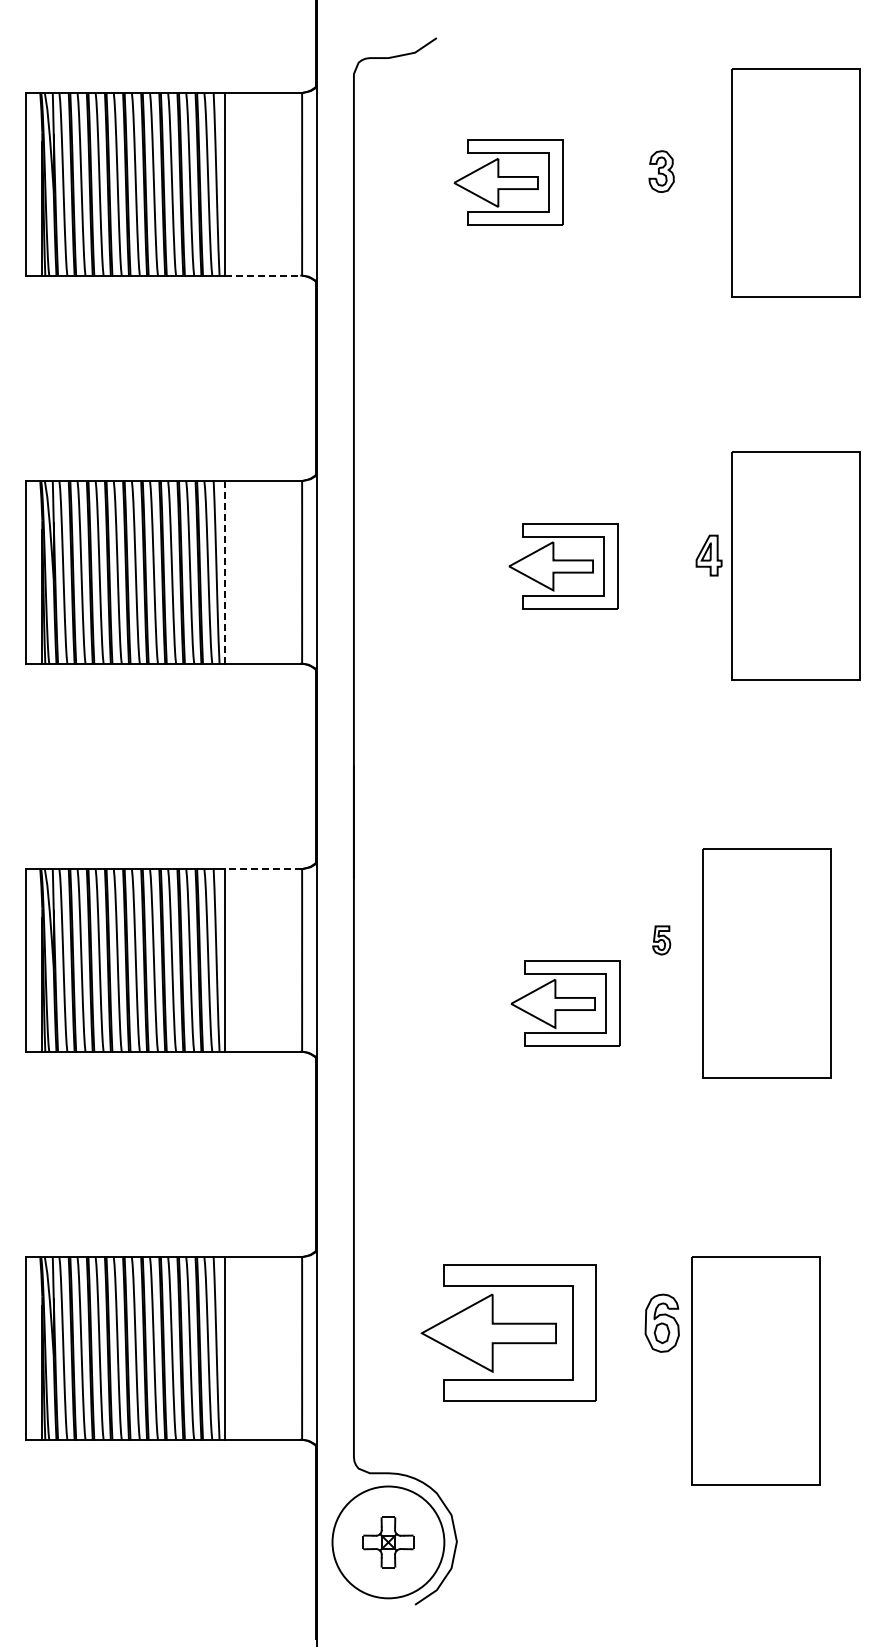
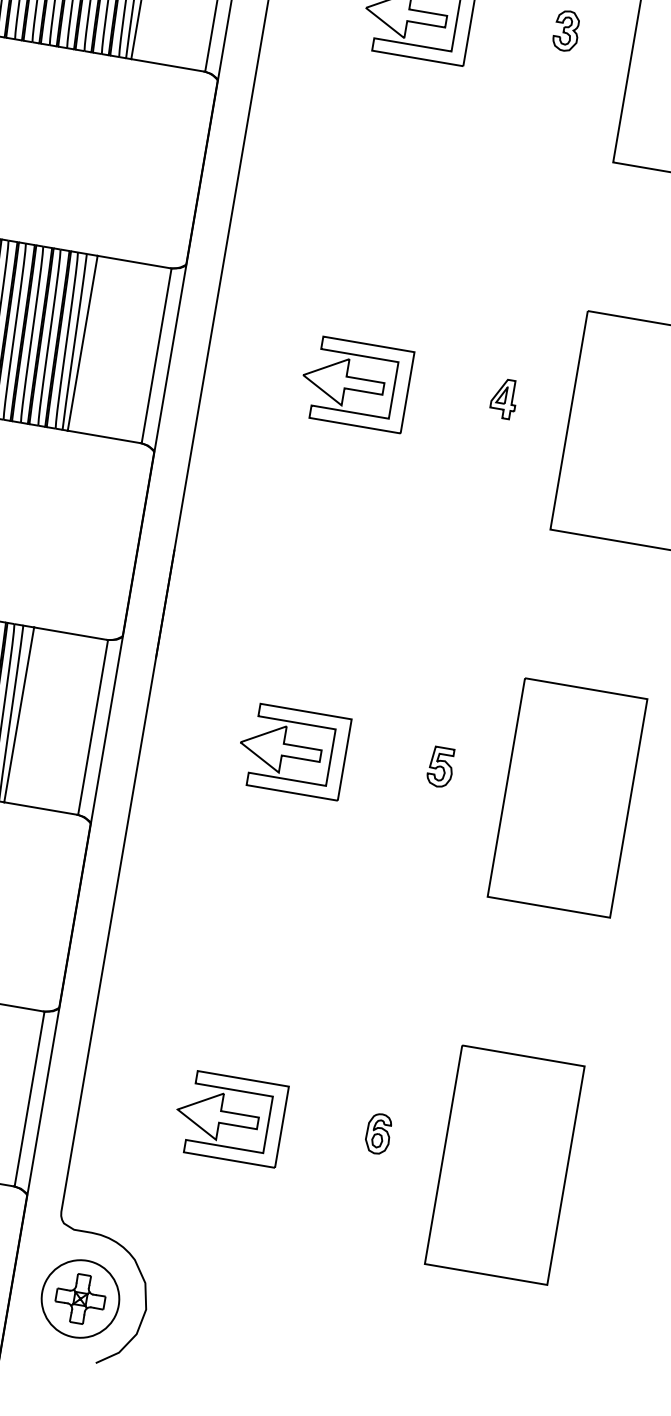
line: (263, 275) -> (168, 65), dashed -> solid
part: (708, 555) -> (503, 398), moved
part: (563, 566) -> (355, 384), moved
line: (224, 572) -> (82, 343), dashed -> solid
line: (262, 869) -> (70, 633), dashed -> solid
part: (661, 940) -> (440, 767), size x1.43
part: (766, 963) -> (567, 797), moved
part: (565, 1003) -> (292, 750), moved
part: (661, 1322) -> (377, 1133), size x0.71
part: (507, 1333) -> (228, 1118), size x0.62
part: (755, 1370) -> (504, 1164), moved
circle: (388, 1542) -> (80, 1299), size x0.71

